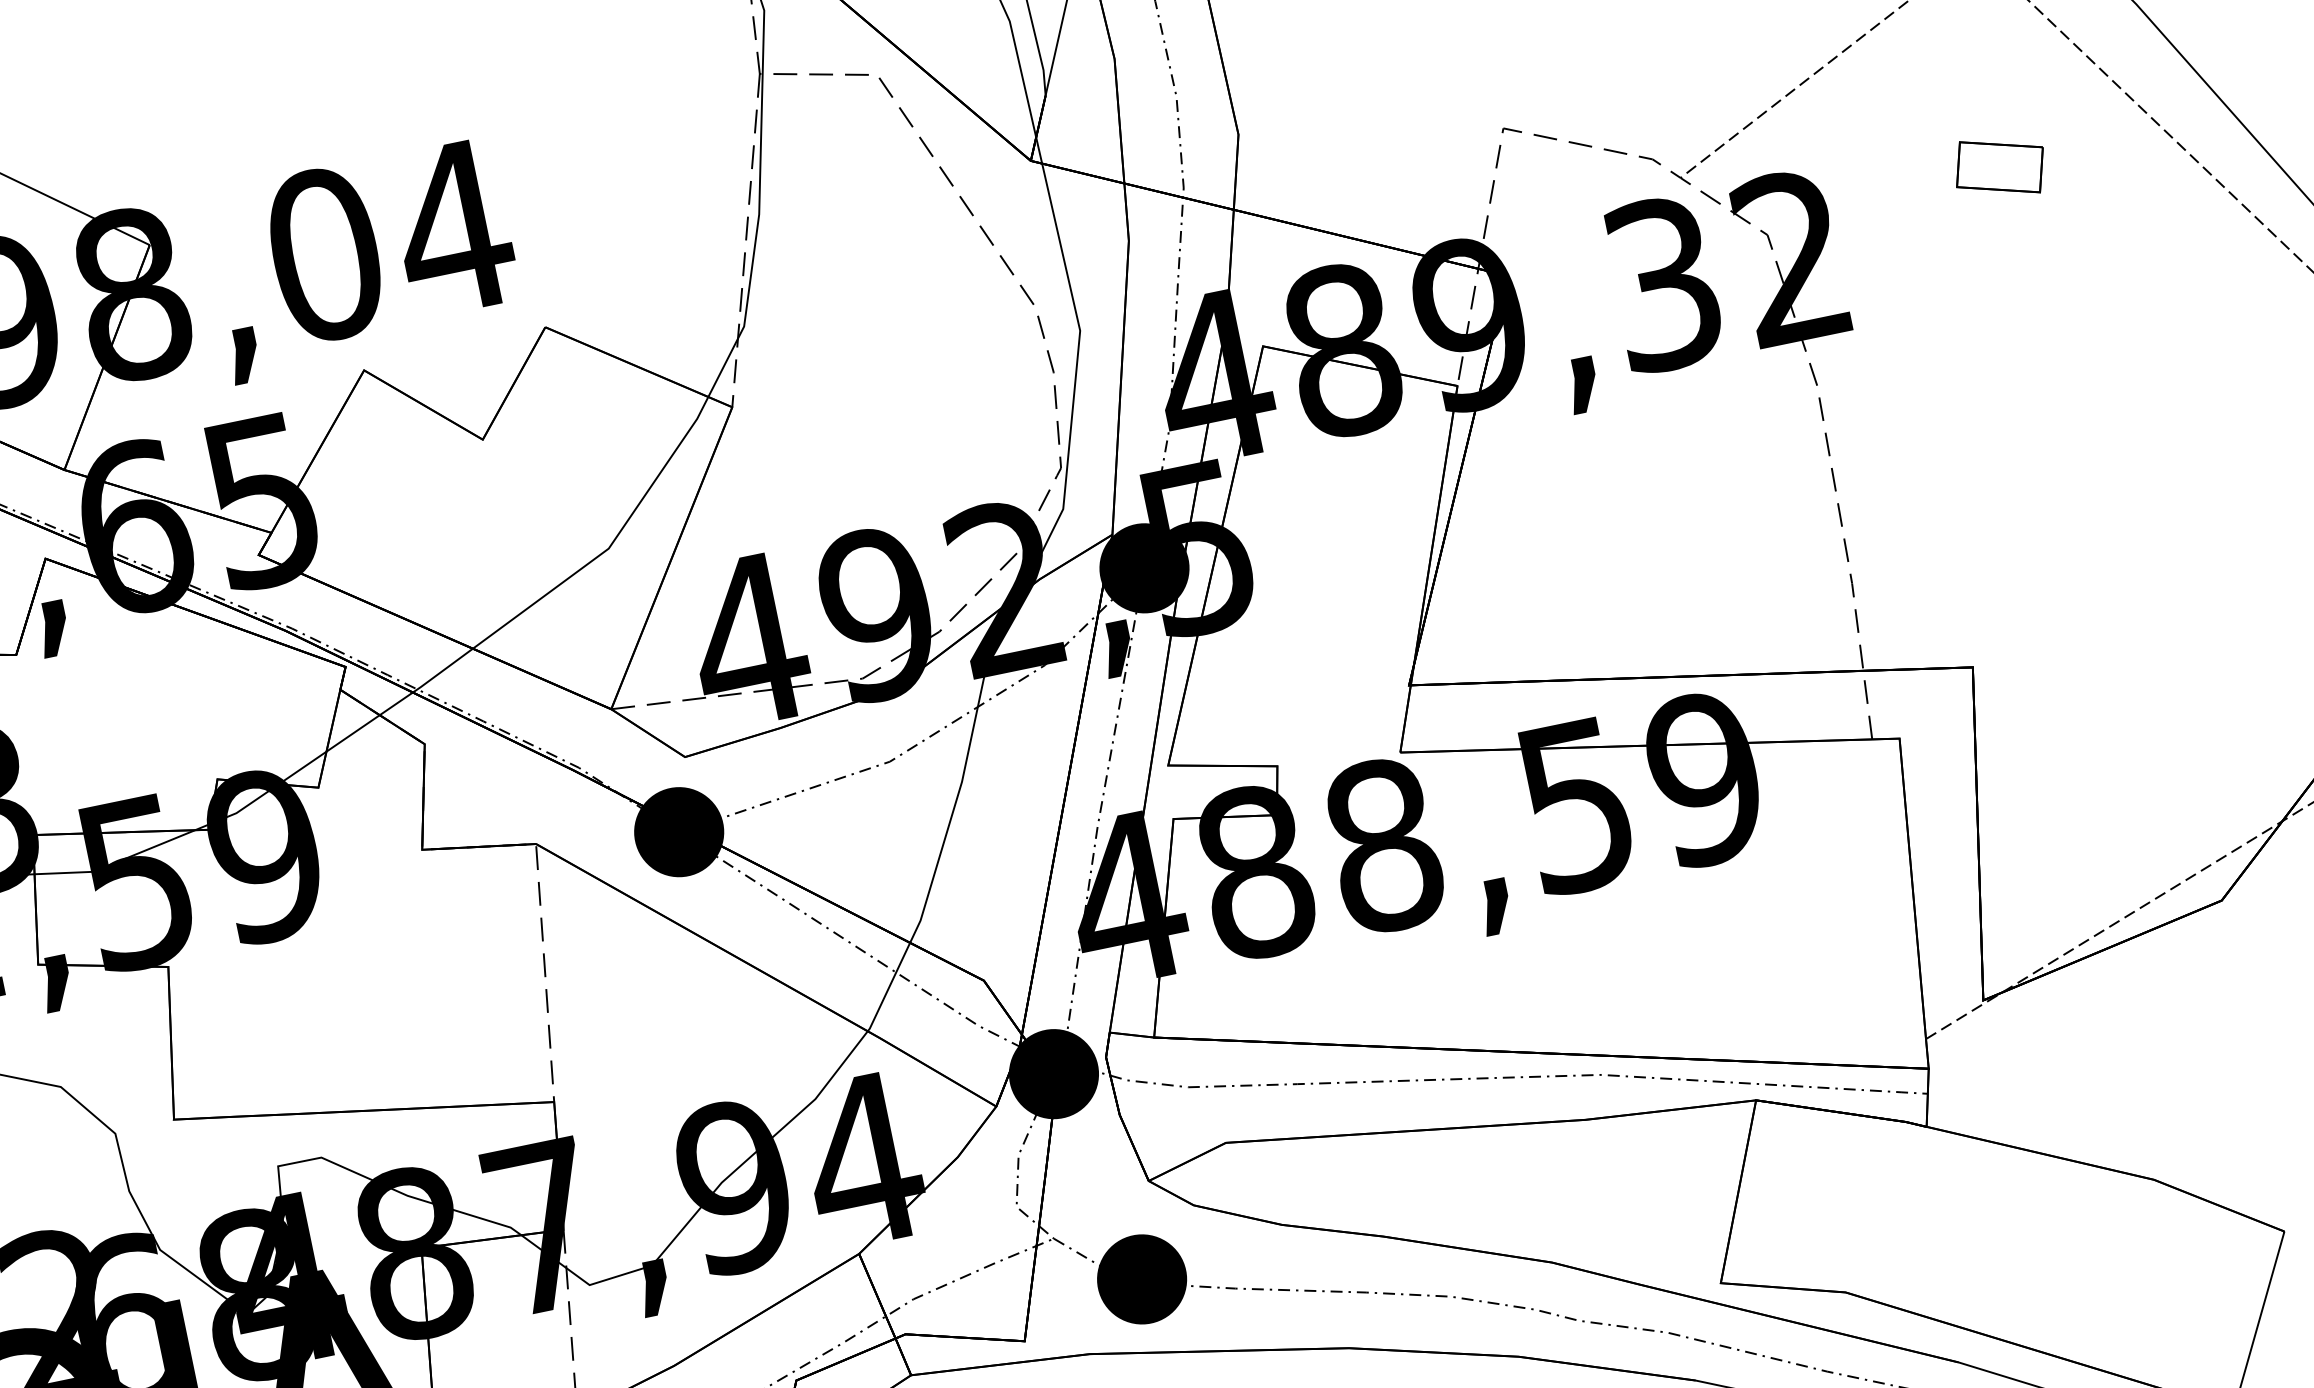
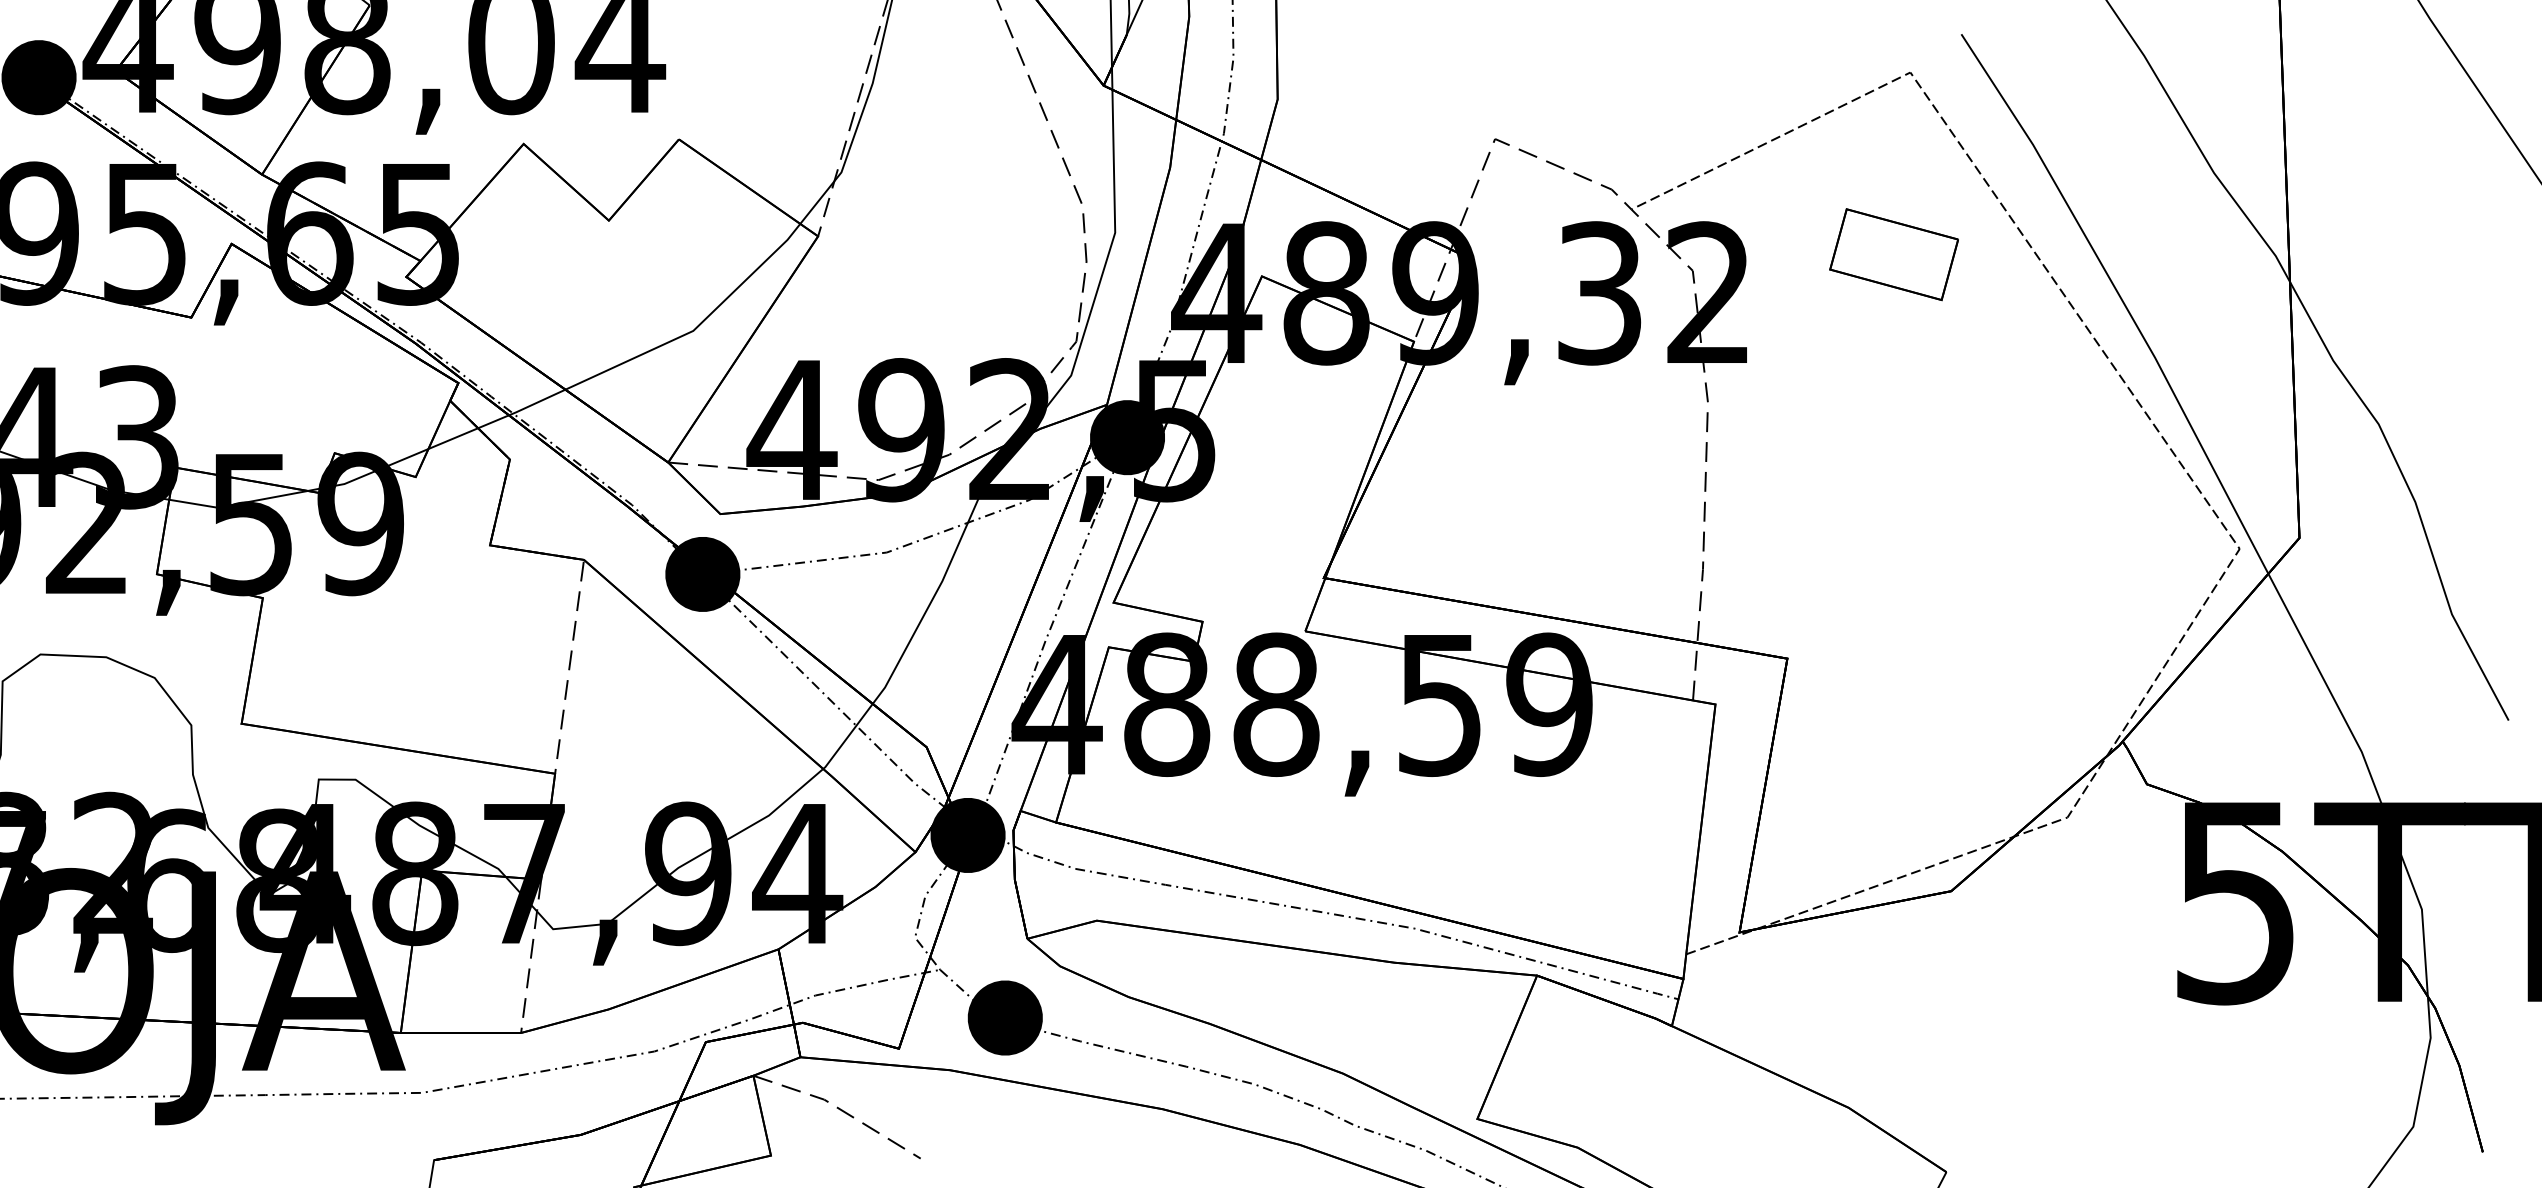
part: (1999, 167) -> (1893, 254), size x1.67

